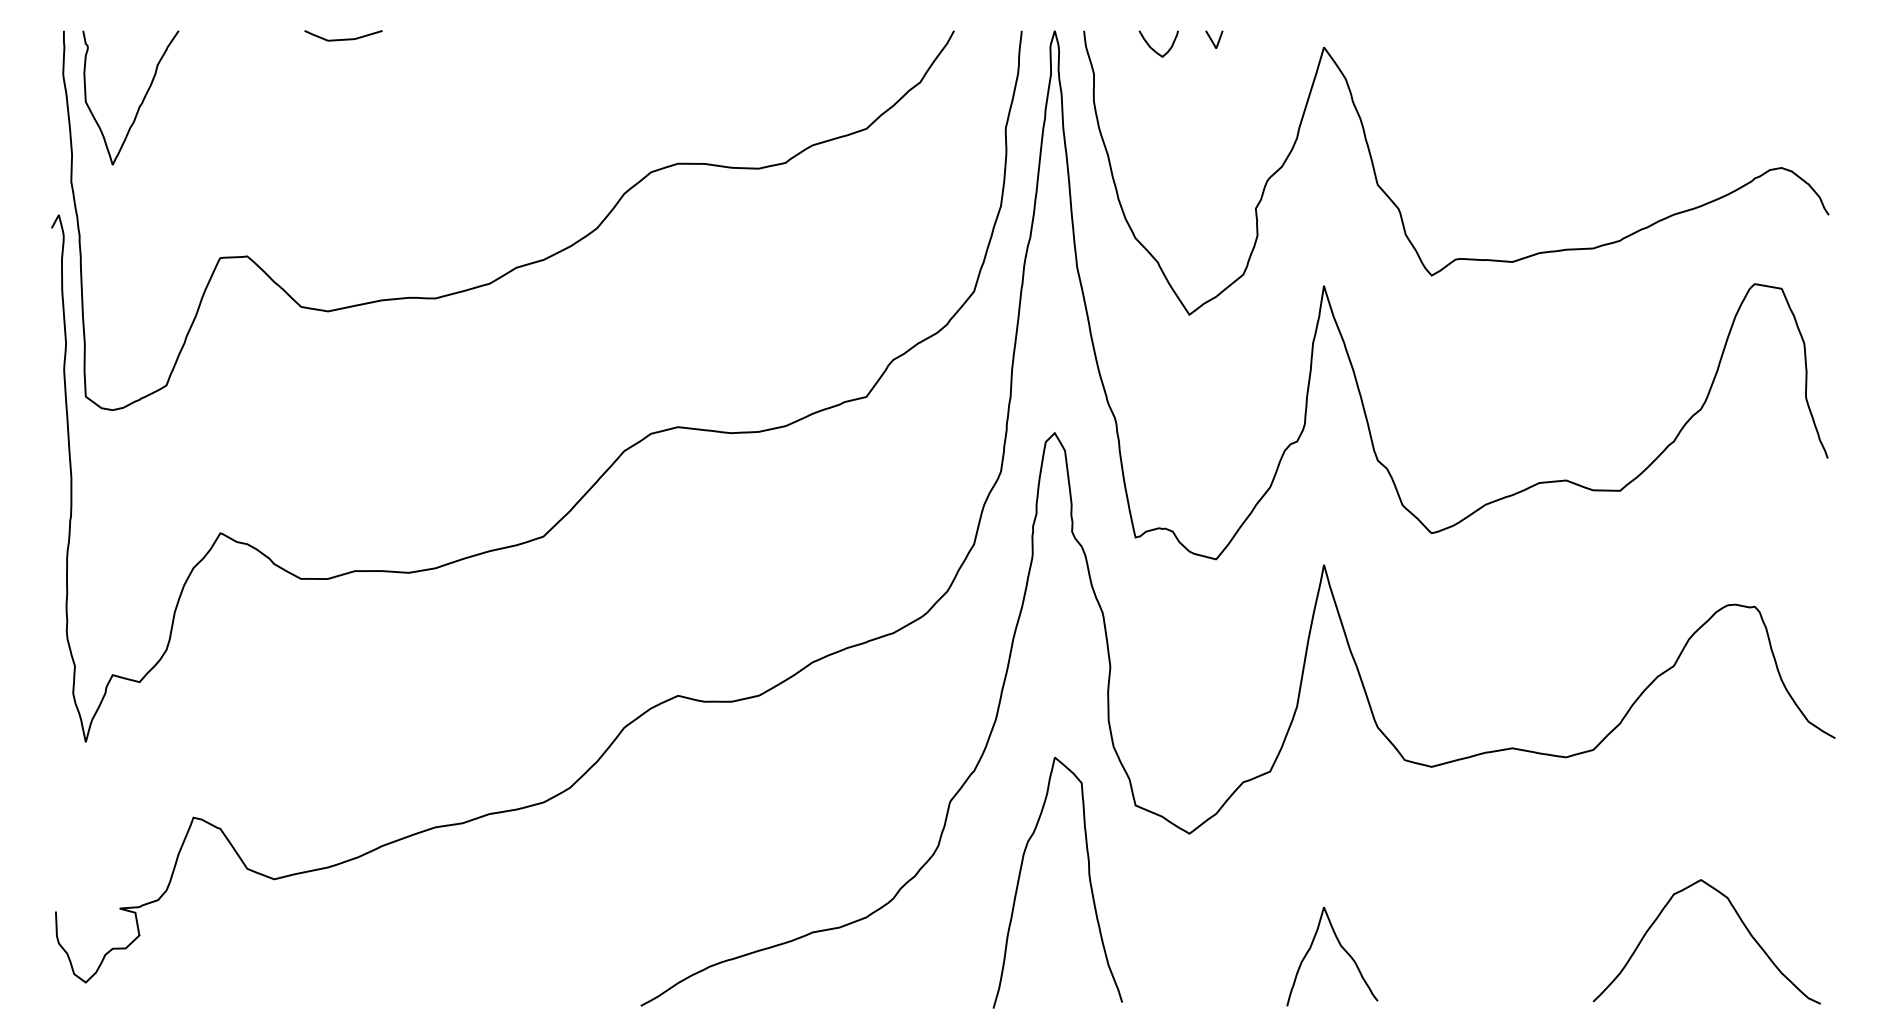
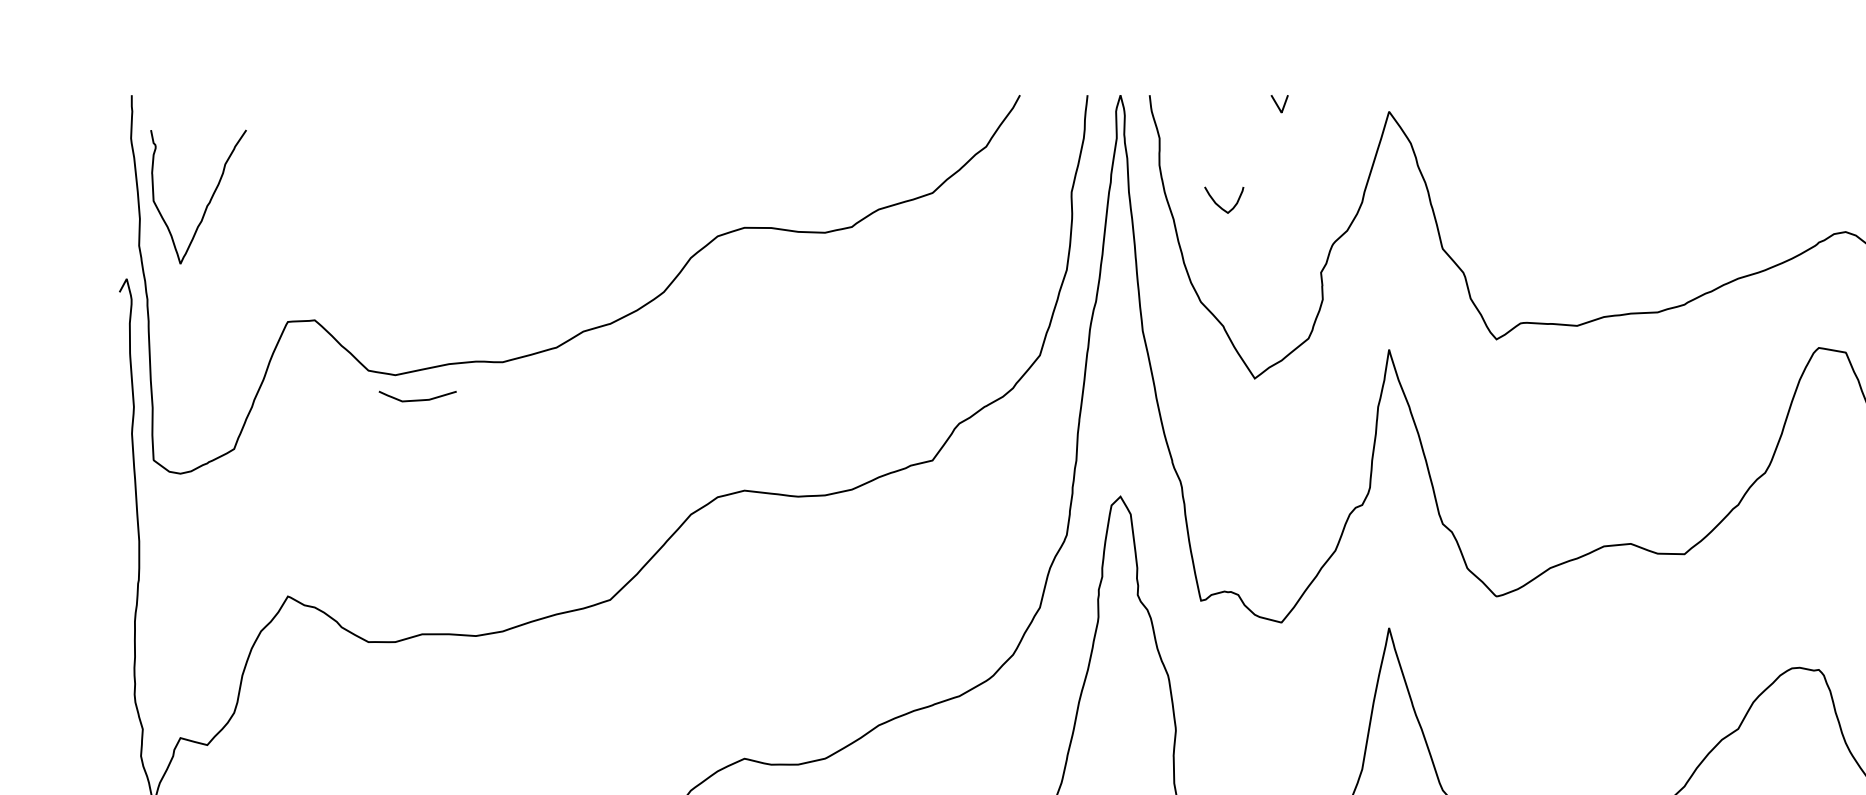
curve: (343, 38) -> (417, 399), moved
curve: (1153, 48) -> (1218, 204), moved
curve: (140, 103) -> (208, 202), moved

